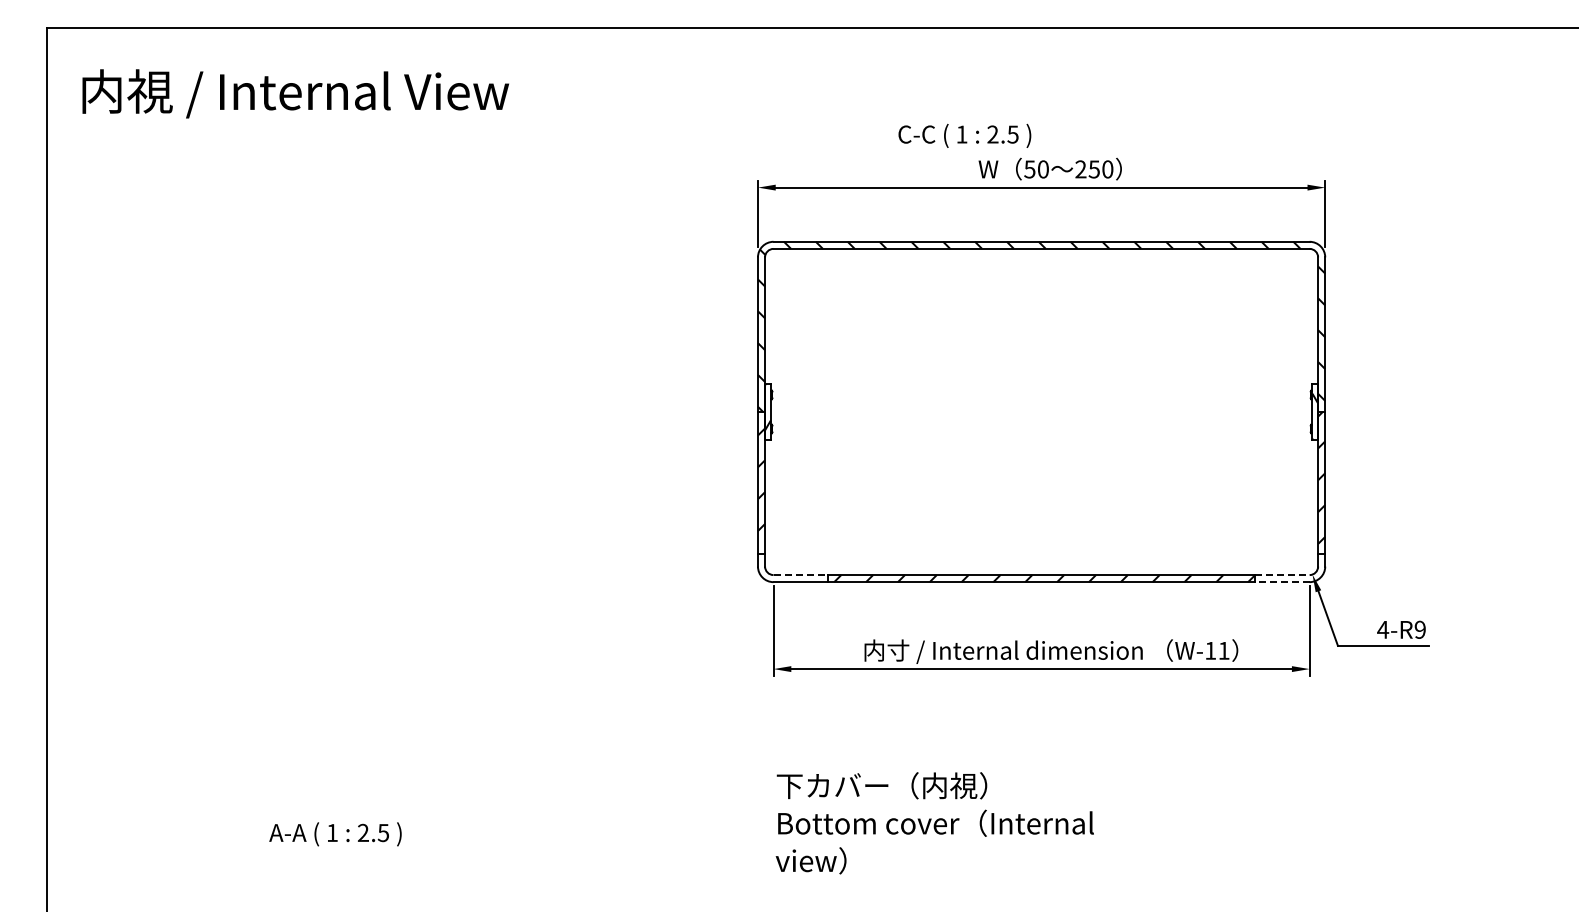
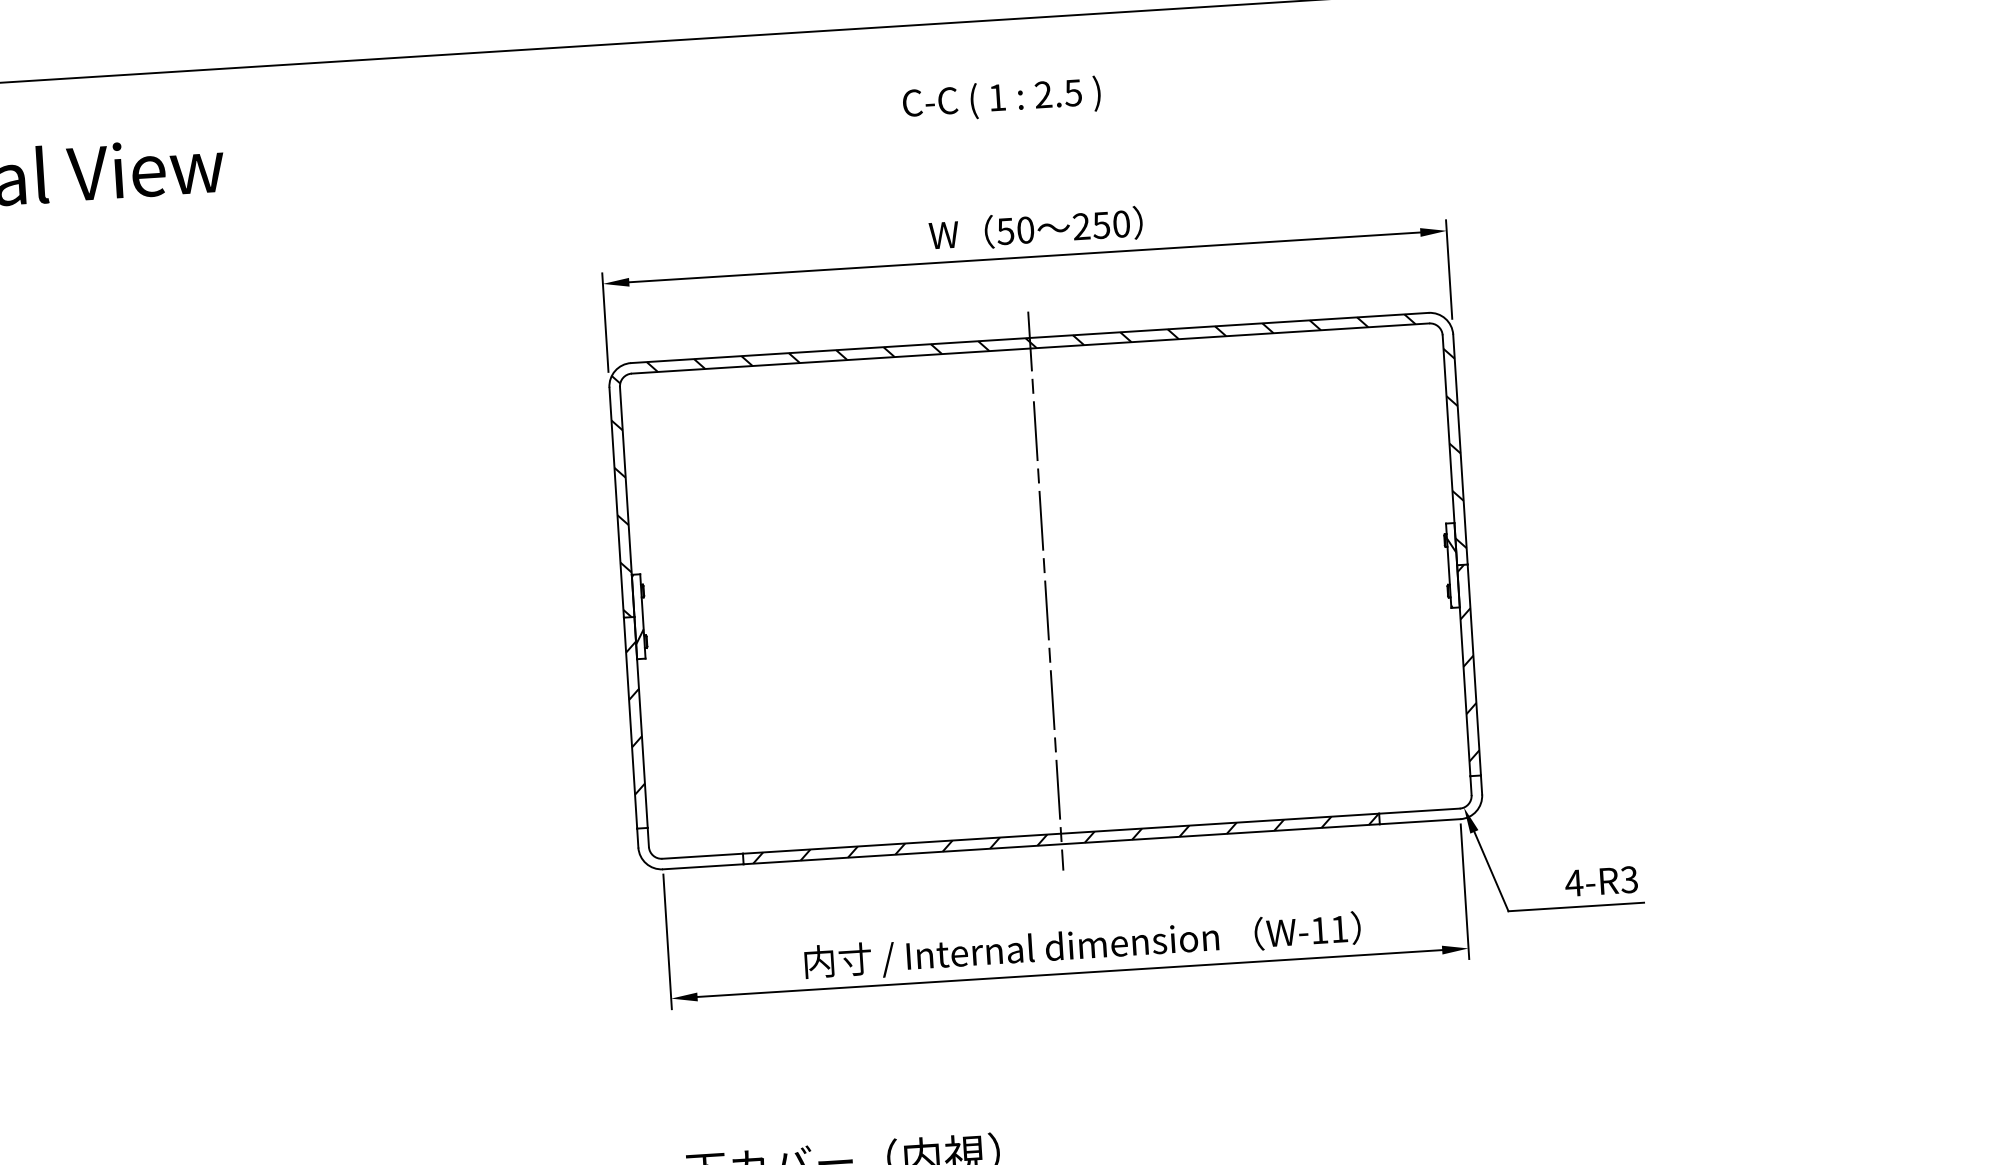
text: (964, 135) -> (1001, 98), moved
line: (1041, 411) -> (1045, 590), added
line: (801, 575) -> (703, 856), dashed -> solid
line: (1283, 575) -> (1420, 811), dashed -> solid
line: (1282, 582) -> (1420, 822), dashed -> solid
text: (1419, 629) -> (1628, 879), 4-R9 -> 4-R3

